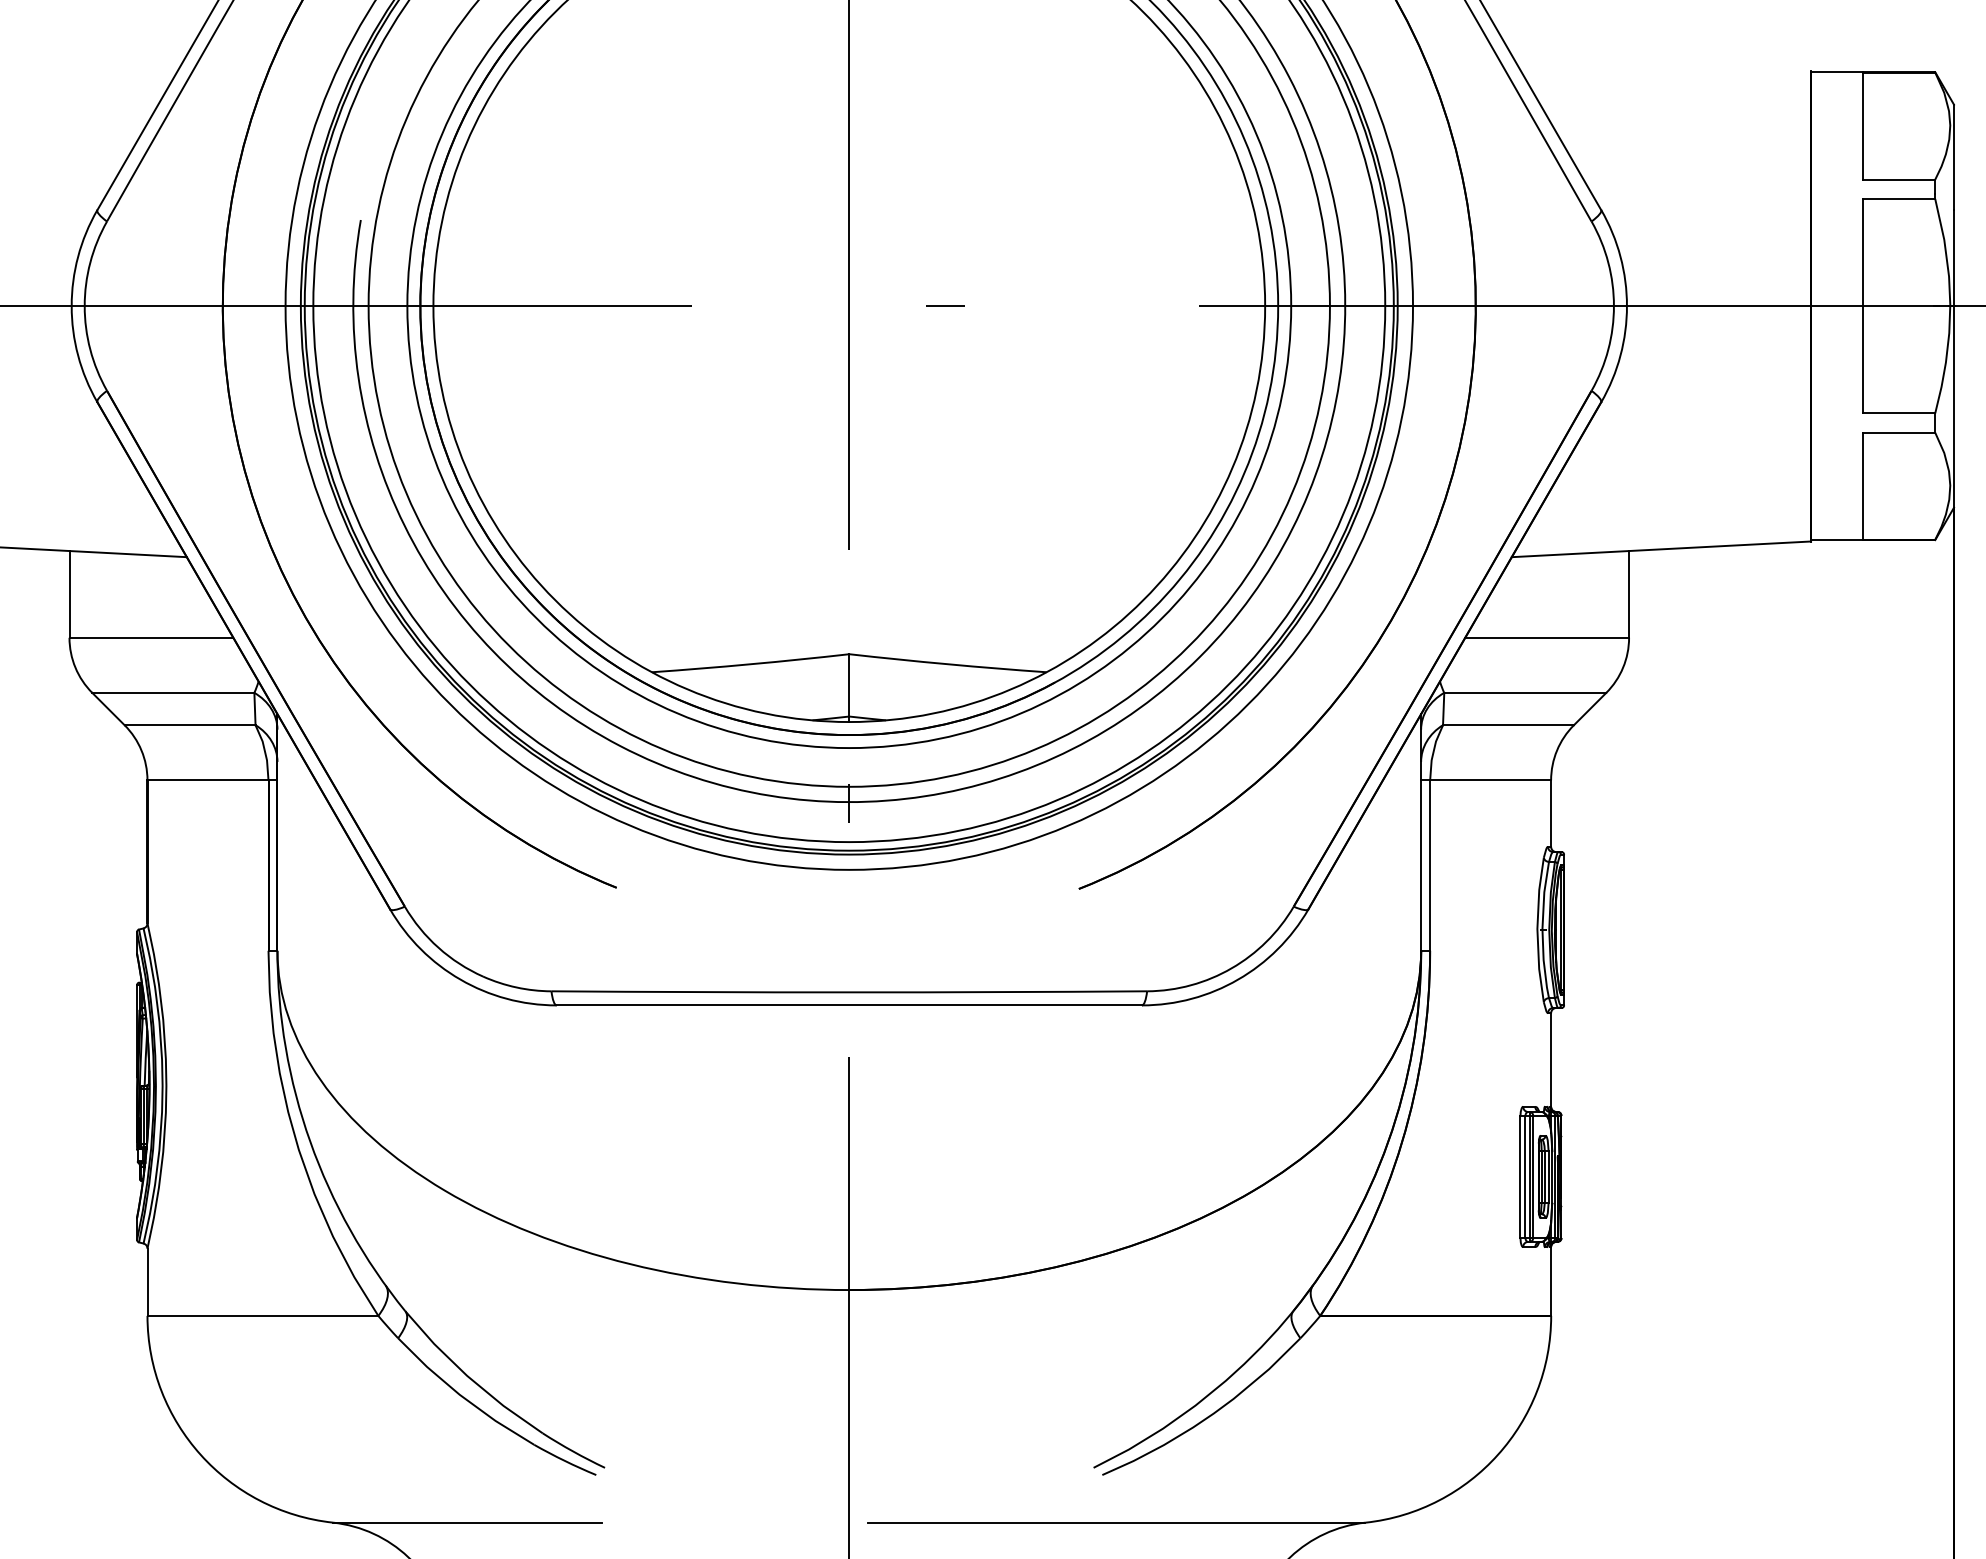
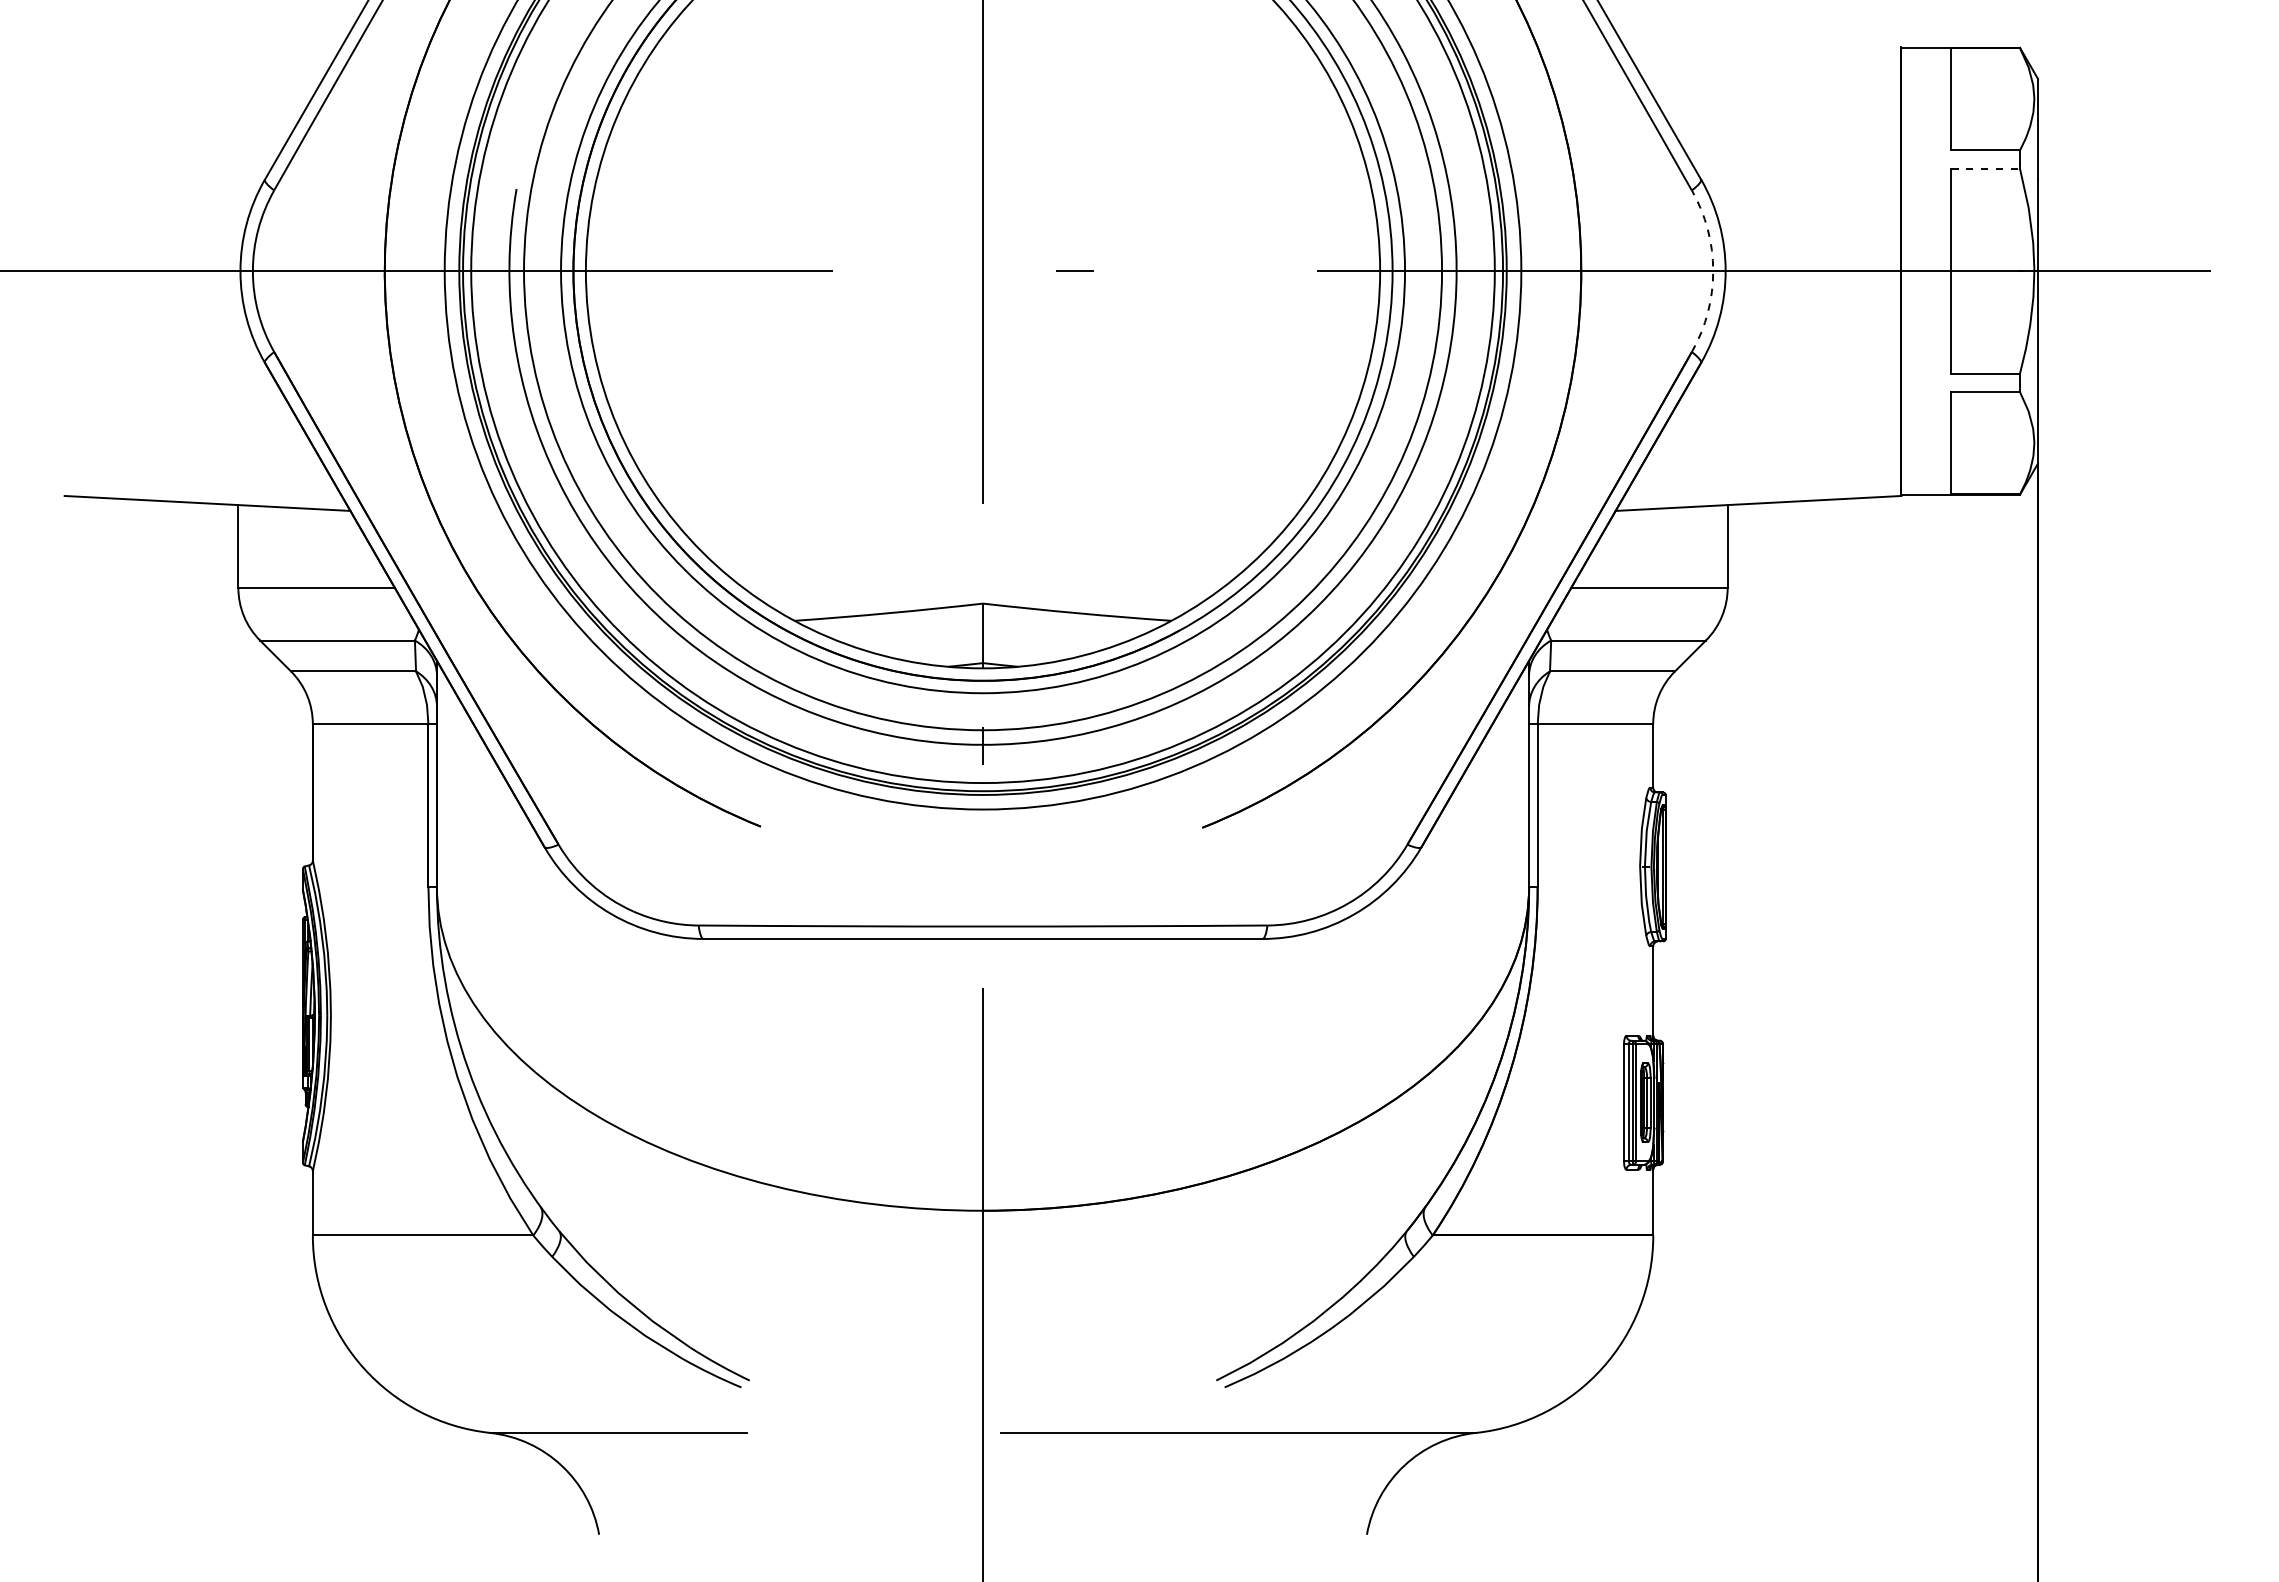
line: (1900, 198) -> (1986, 168), solid -> dashed
arc: (1614, 306) -> (1713, 271), solid -> dashed

